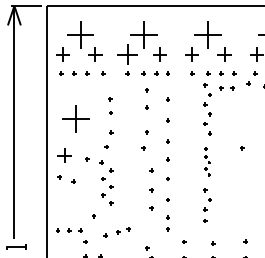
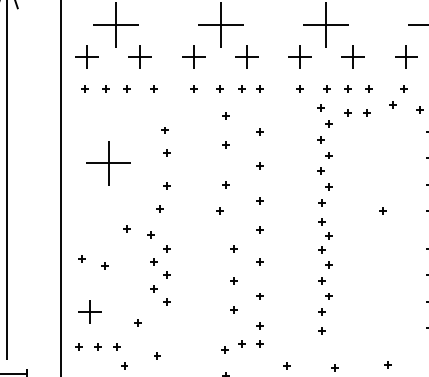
part: (127, 54) -> (193, 57), size x0.71
part: (64, 155) -> (89, 312), moved
part: (207, 161) -> (325, 233), size x1.43
part: (123, 230) -> (233, 346), moved

